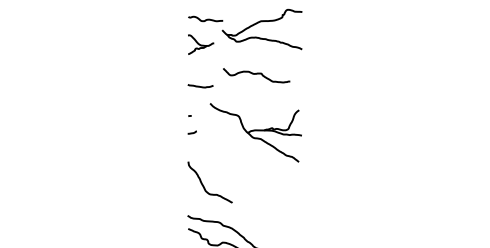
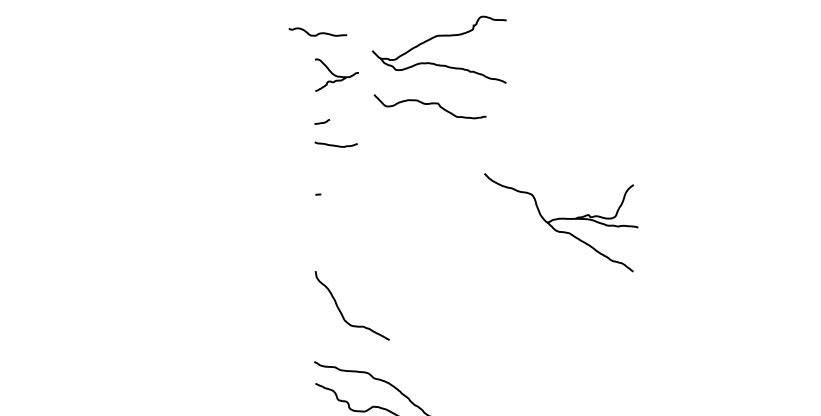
curve: (205, 19) -> (317, 32), moved
curve: (256, 74) -> (429, 104), moved
curve: (191, 132) -> (320, 121), moved
part: (255, 132) -> (560, 222), moved

